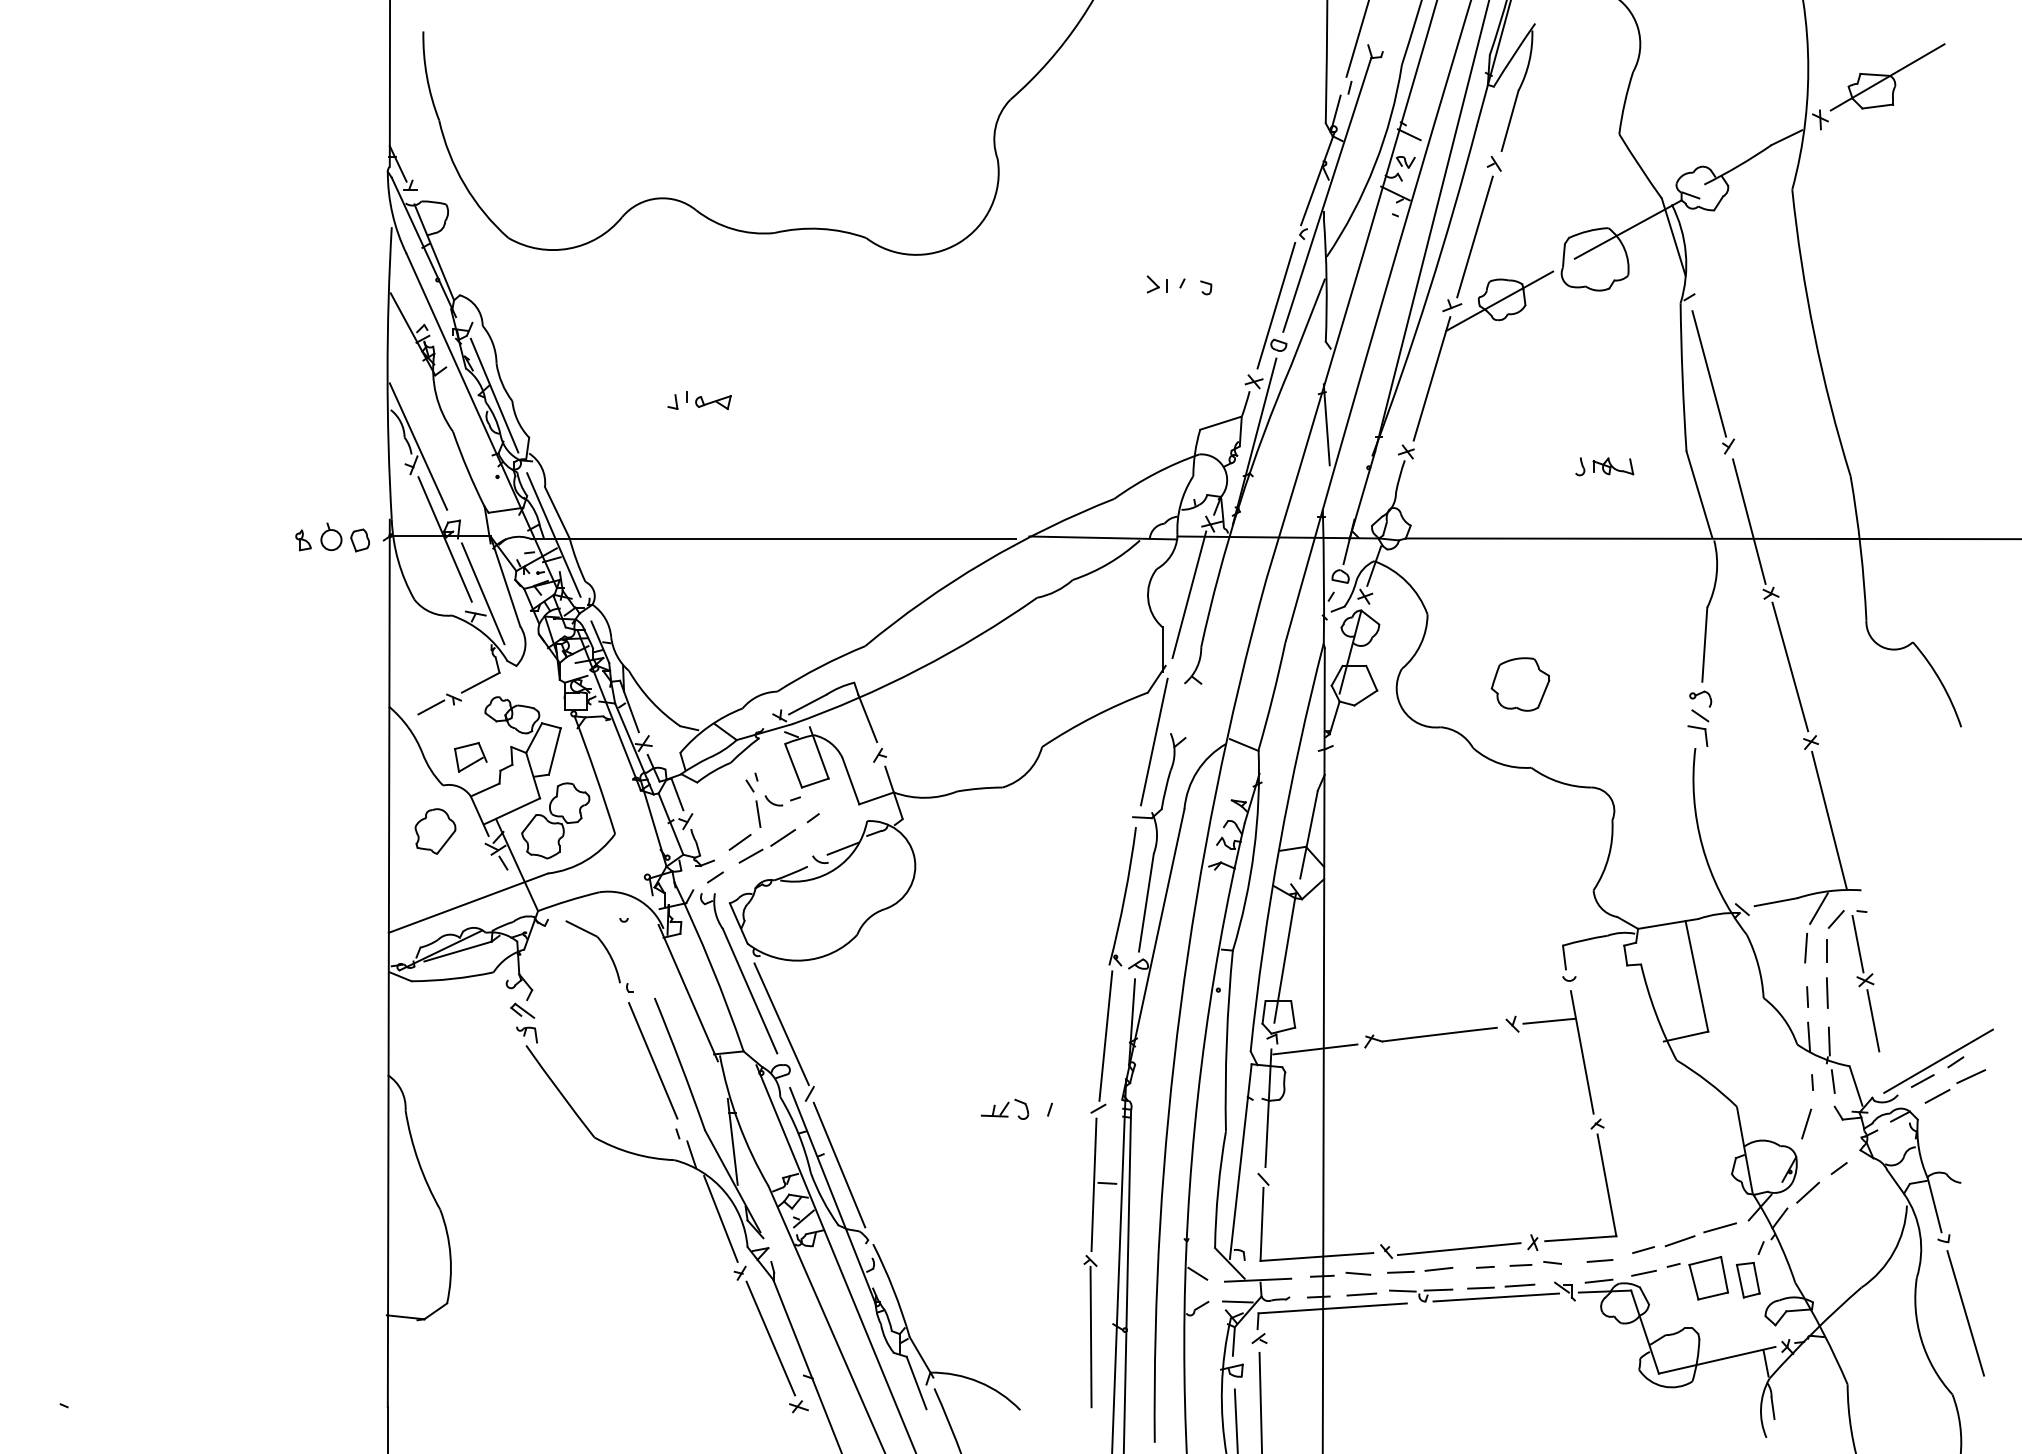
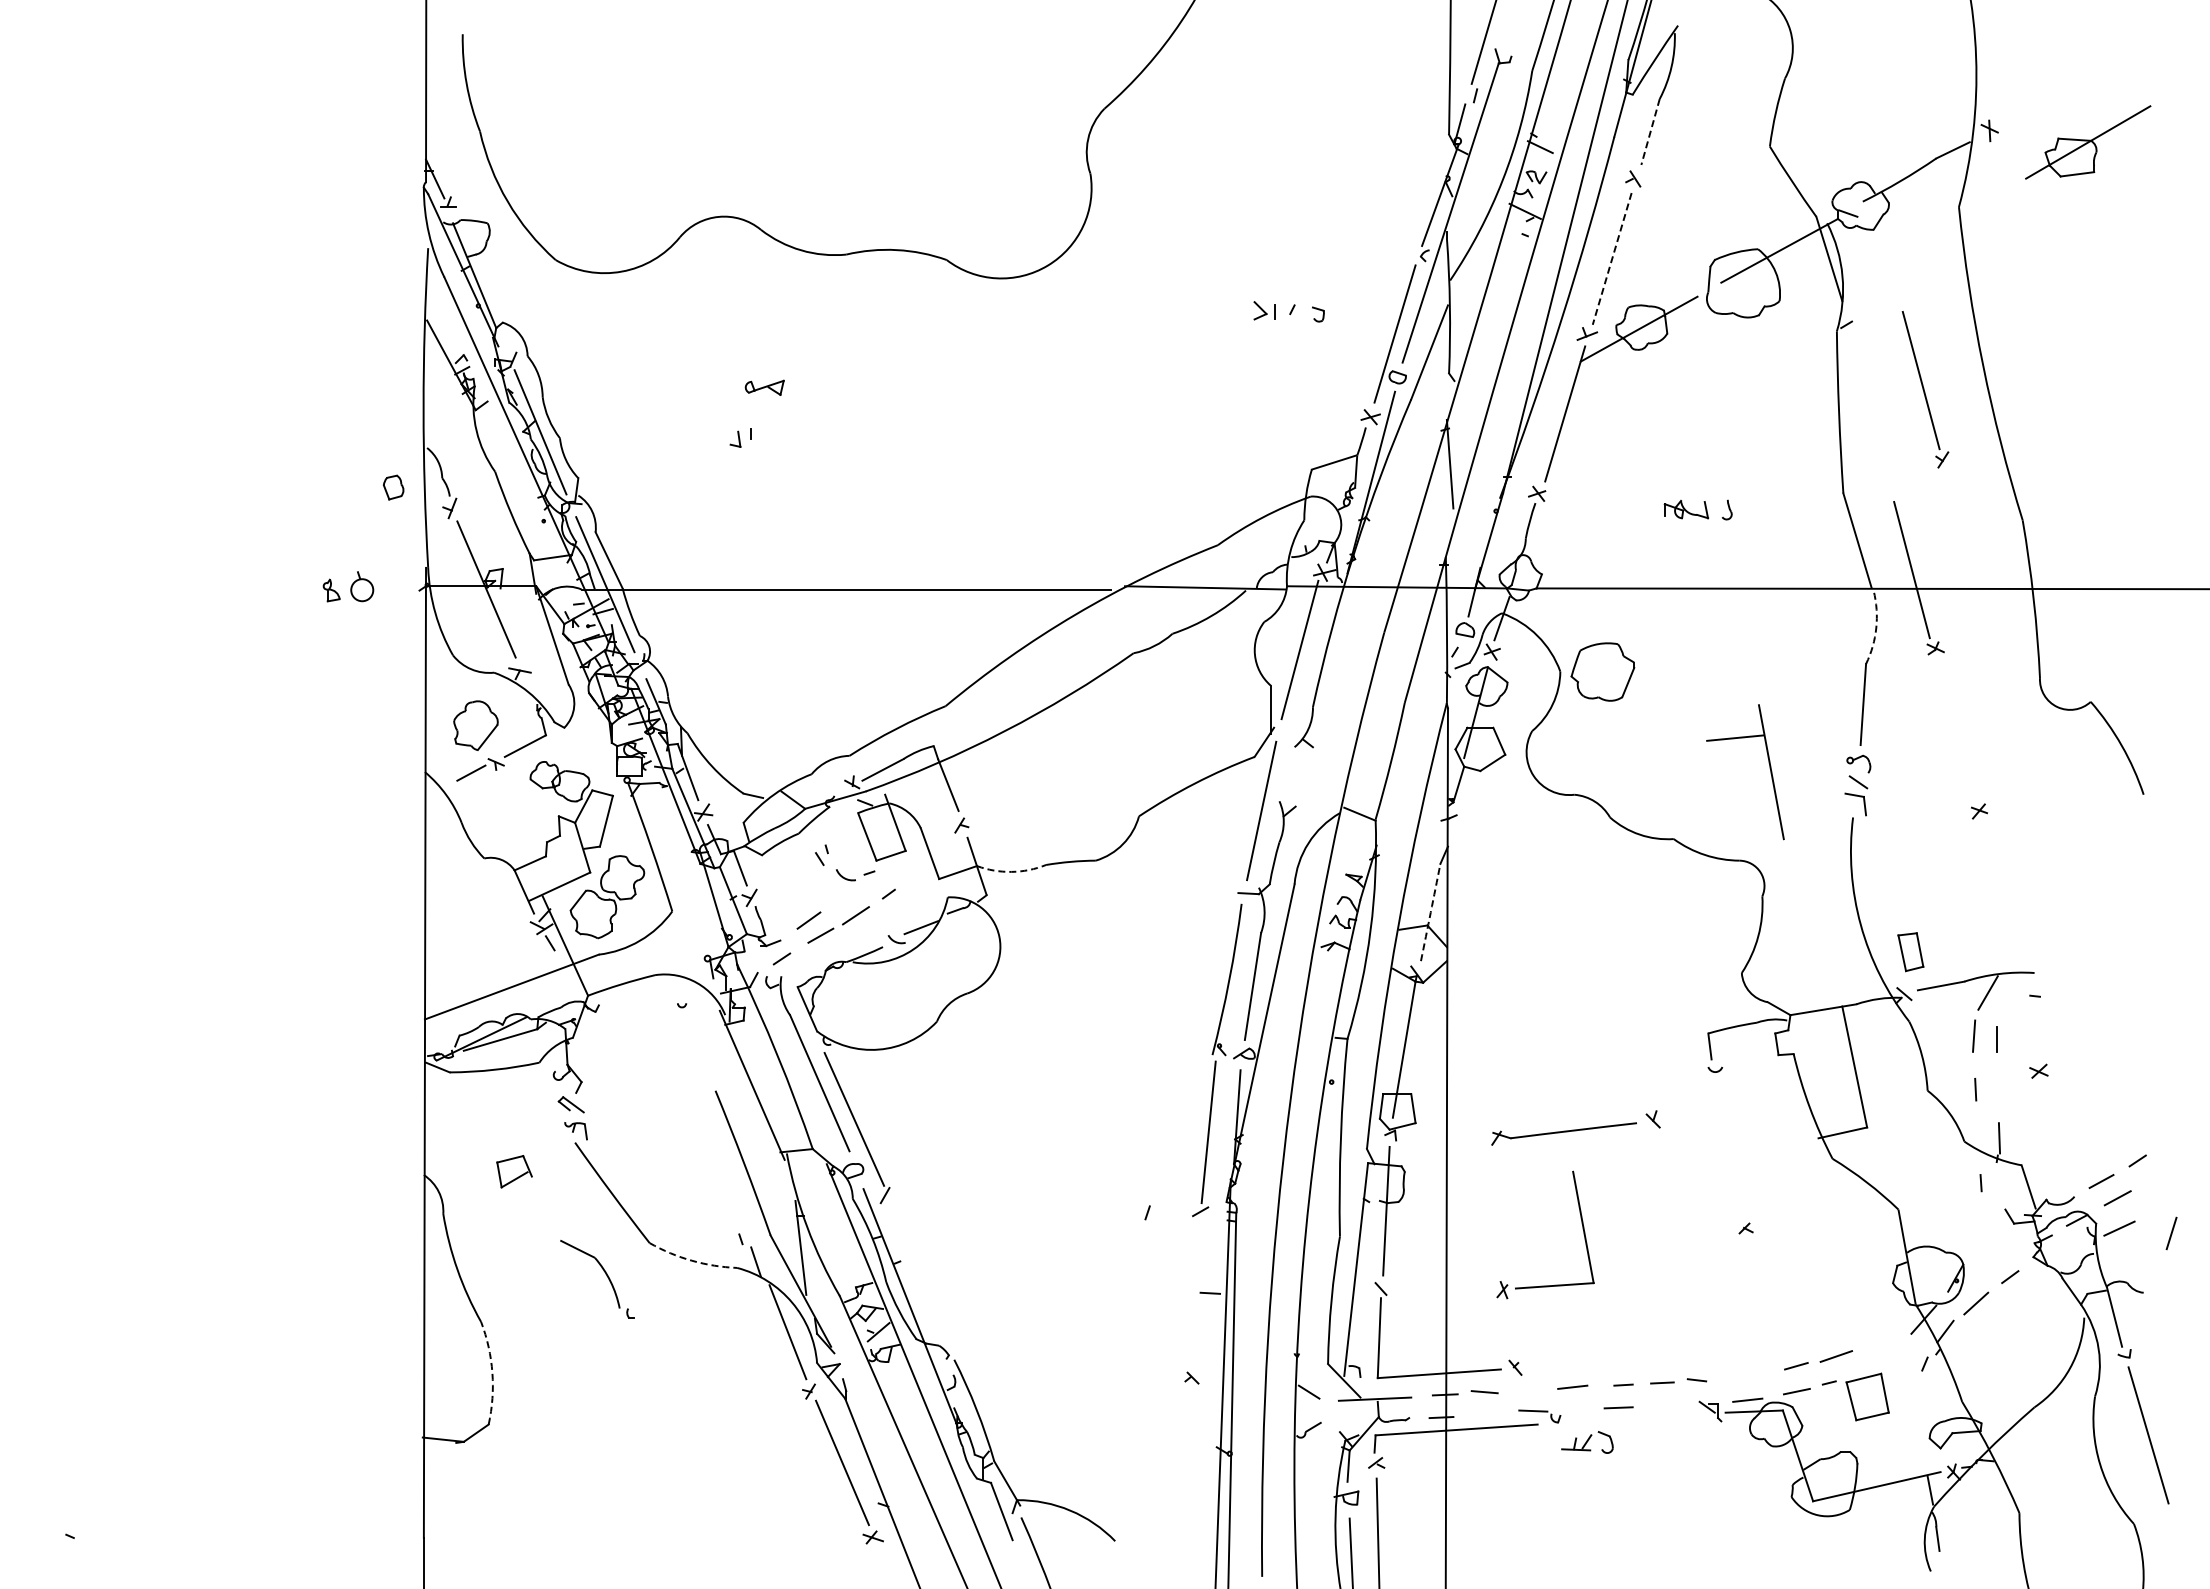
part: (1887, 77) -> (2088, 142), moved
line: (1510, 121) -> (1650, 132), solid -> dashed
line: (1475, 236) -> (1612, 258), solid -> dashed
part: (1713, 382) -> (1925, 389), moved
part: (713, 402) -> (764, 387), moved
line: (418, 446) -> (457, 487), removed
part: (1612, 466) -> (1685, 509), moved
part: (360, 540) -> (393, 487), moved
arc: (1716, 574) -> (1876, 627), solid -> dashed
line: (482, 593) -> (527, 648), removed
line: (1790, 666) -> (1956, 728), removed
part: (1520, 683) -> (1602, 671), moved
part: (470, 757) -> (514, 1171), moved
arc: (925, 797) -> (1011, 871), solid -> dashed
line: (758, 813) -> (828, 889), removed
line: (1829, 819) -> (1999, 895), removed
part: (435, 831) -> (475, 725), moved
arc: (1308, 834) -> (1430, 912), solid -> dashed
line: (1835, 919) -> (2006, 1004), removed
line: (1857, 943) -> (2030, 1031), removed
part: (607, 952) -> (605, 1274), moved
line: (1826, 993) -> (1996, 1085), removed
line: (1873, 1020) -> (2047, 1115), removed
line: (1809, 1037) -> (1977, 1133), removed
line: (1315, 1049) -> (1437, 1146), removed
part: (1580, 1049) -> (1769, 768), moved
line: (652, 1060) -> (713, 1159), removed
line: (1938, 1060) -> (2118, 1159), removed
line: (1971, 1076) -> (2119, 1228), moved
line: (1833, 1081) -> (2003, 1181), removed
part: (1005, 1109) -> (1587, 1442), moved
line: (1806, 1124) -> (2171, 1233), moved
arc: (632, 1153) -> (691, 1260), solid -> dashed
line: (839, 1165) -> (917, 1273), removed
line: (1093, 1184) -> (1195, 1294), removed
part: (1606, 1187) -> (1582, 1229), moved
line: (1719, 1227) -> (1879, 1341), removed
line: (1458, 1248) -> (1594, 1364), removed
arc: (450, 1255) -> (492, 1372), solid -> dashed
line: (1599, 1261) -> (1748, 1378), removed
line: (1401, 1272) -> (1531, 1390), removed
part: (1747, 1280) -> (1910, 952), moved
line: (1520, 1286) -> (1661, 1405), removed
line: (1438, 1289) -> (1572, 1409), removed
line: (1361, 1294) -> (1488, 1414), removed
line: (1496, 1296) -> (1635, 1417), removed
line: (1237, 1301) -> (1352, 1422), removed
line: (1091, 1337) -> (1192, 1461), removed

